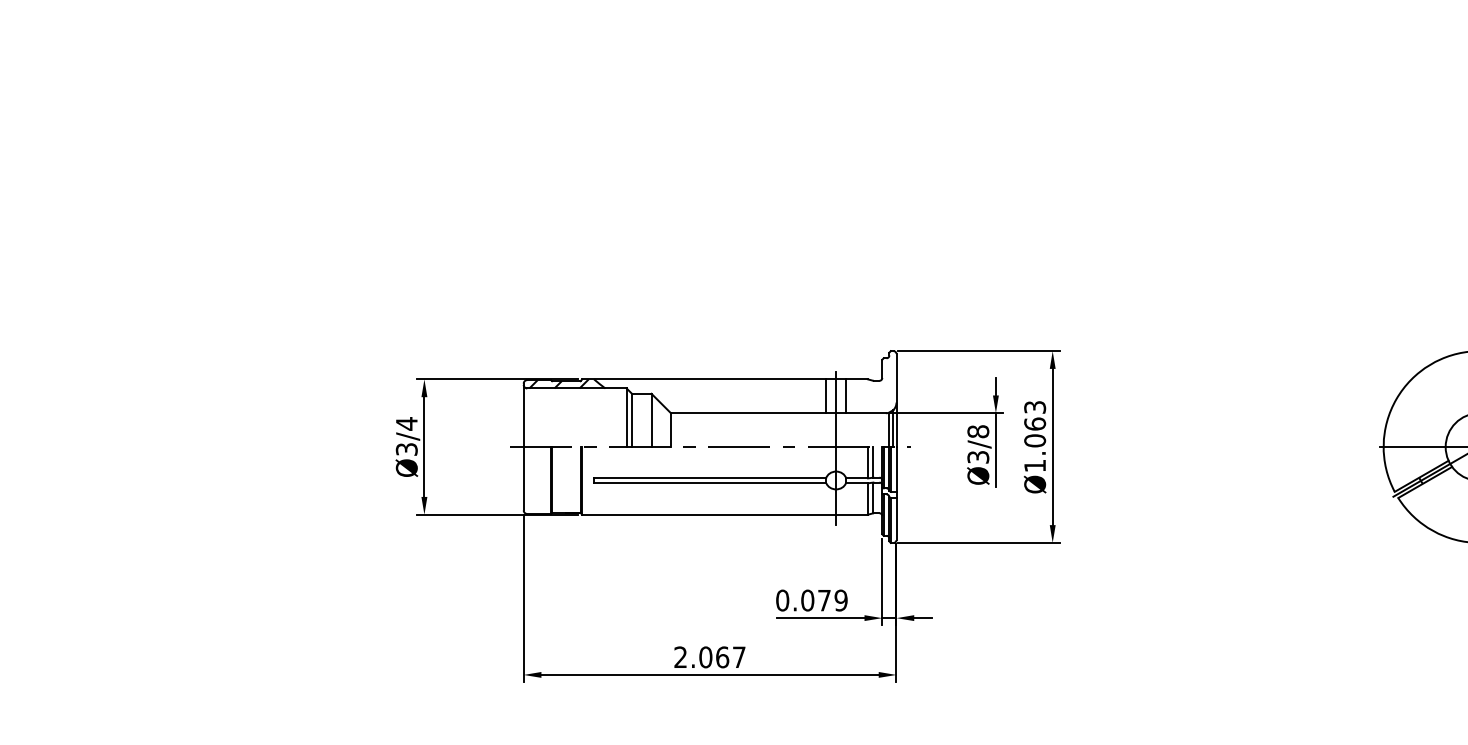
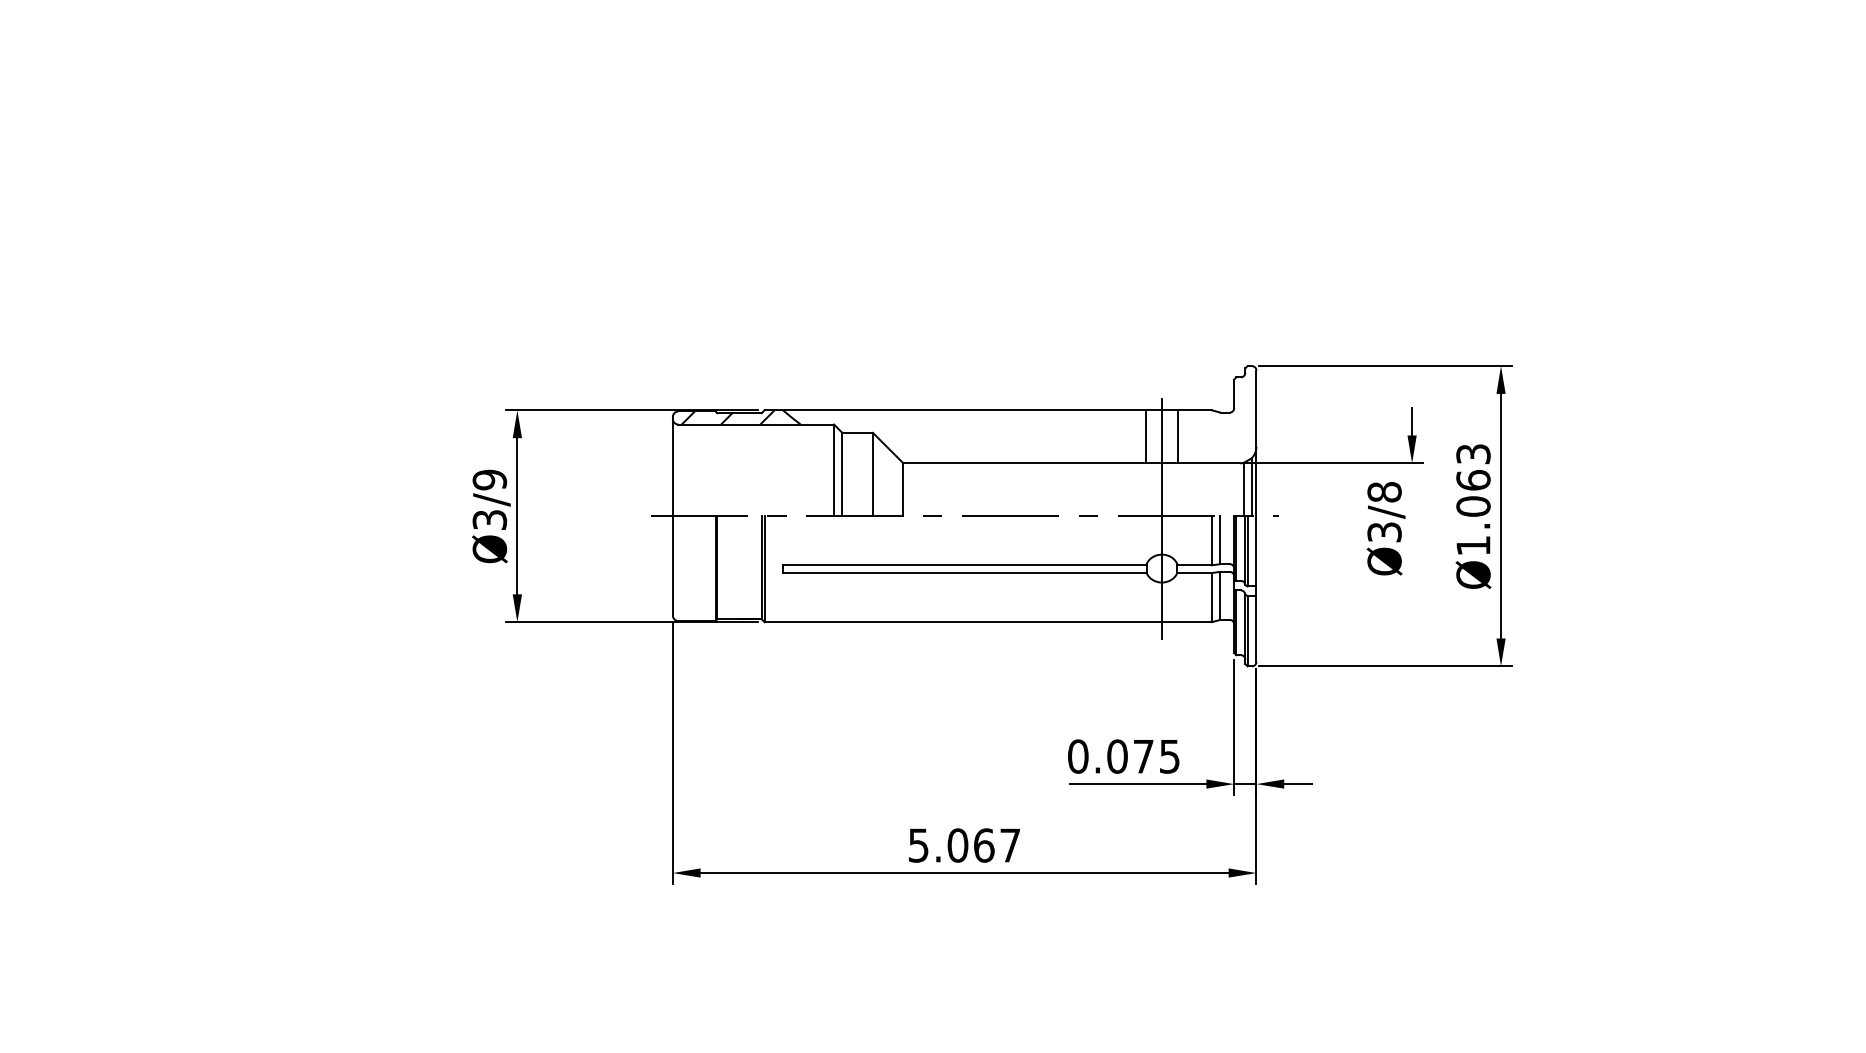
text: (406, 423) -> (489, 479), Ø3/4 -> Ø3/9
line: (995, 449) -> (1411, 520), removed
text: (840, 600) -> (1168, 756), 0.079 -> 0.075
text: (680, 657) -> (918, 845), 2.067 -> 5.067

